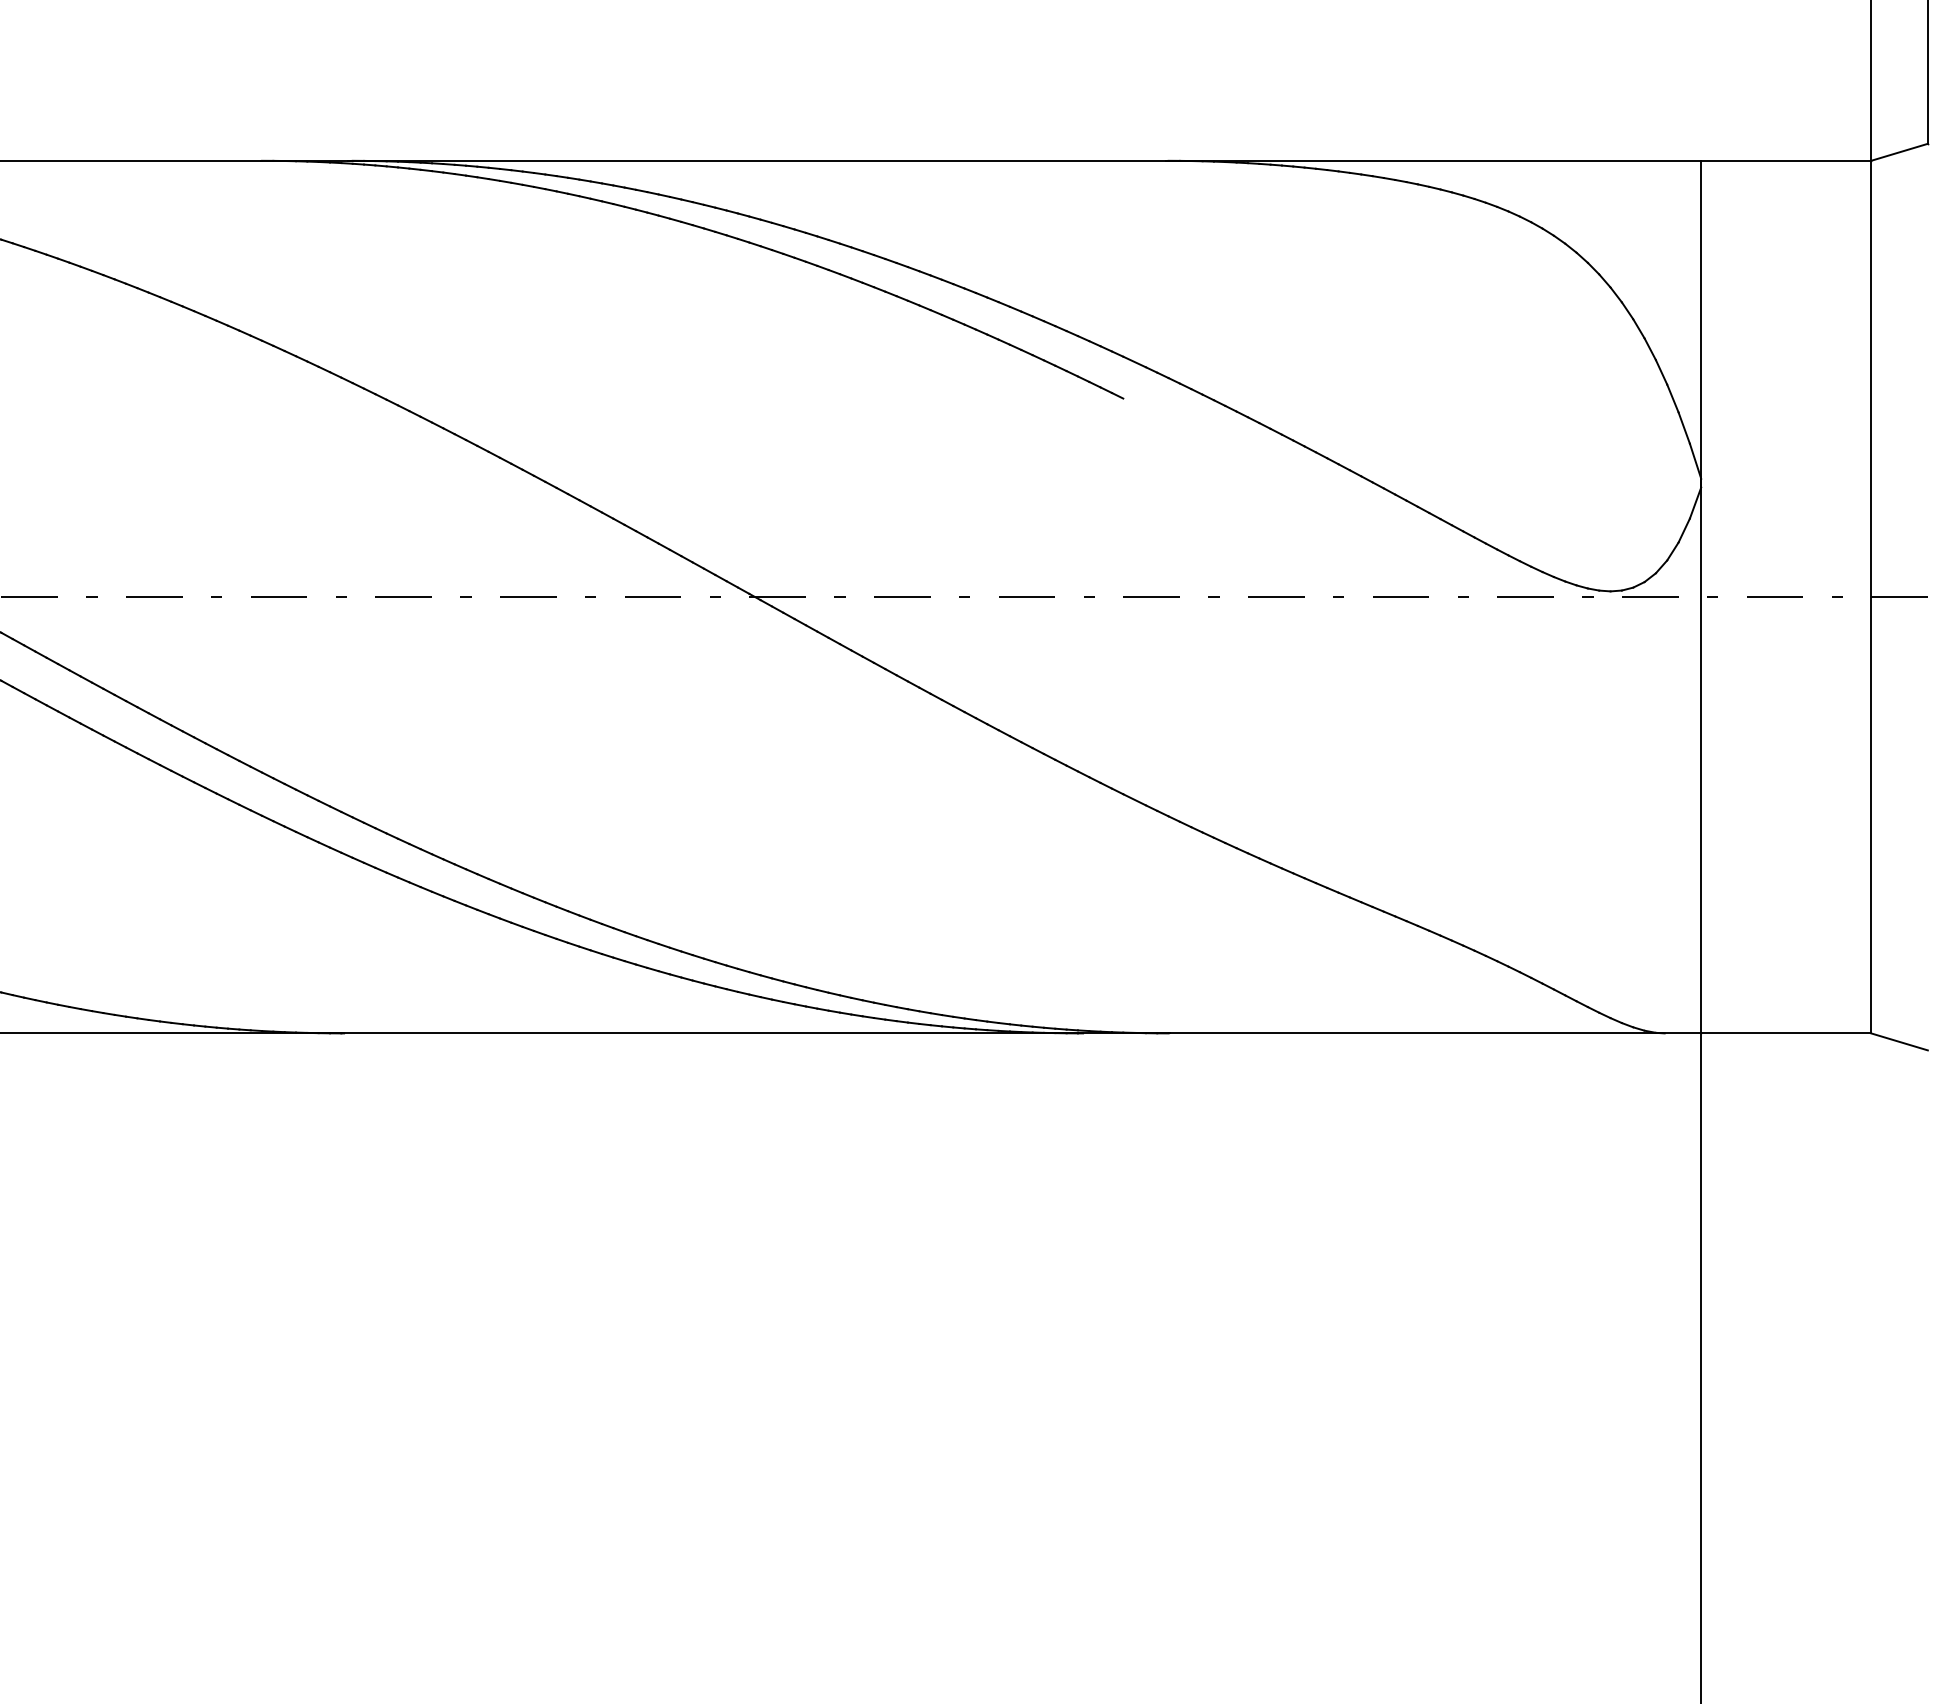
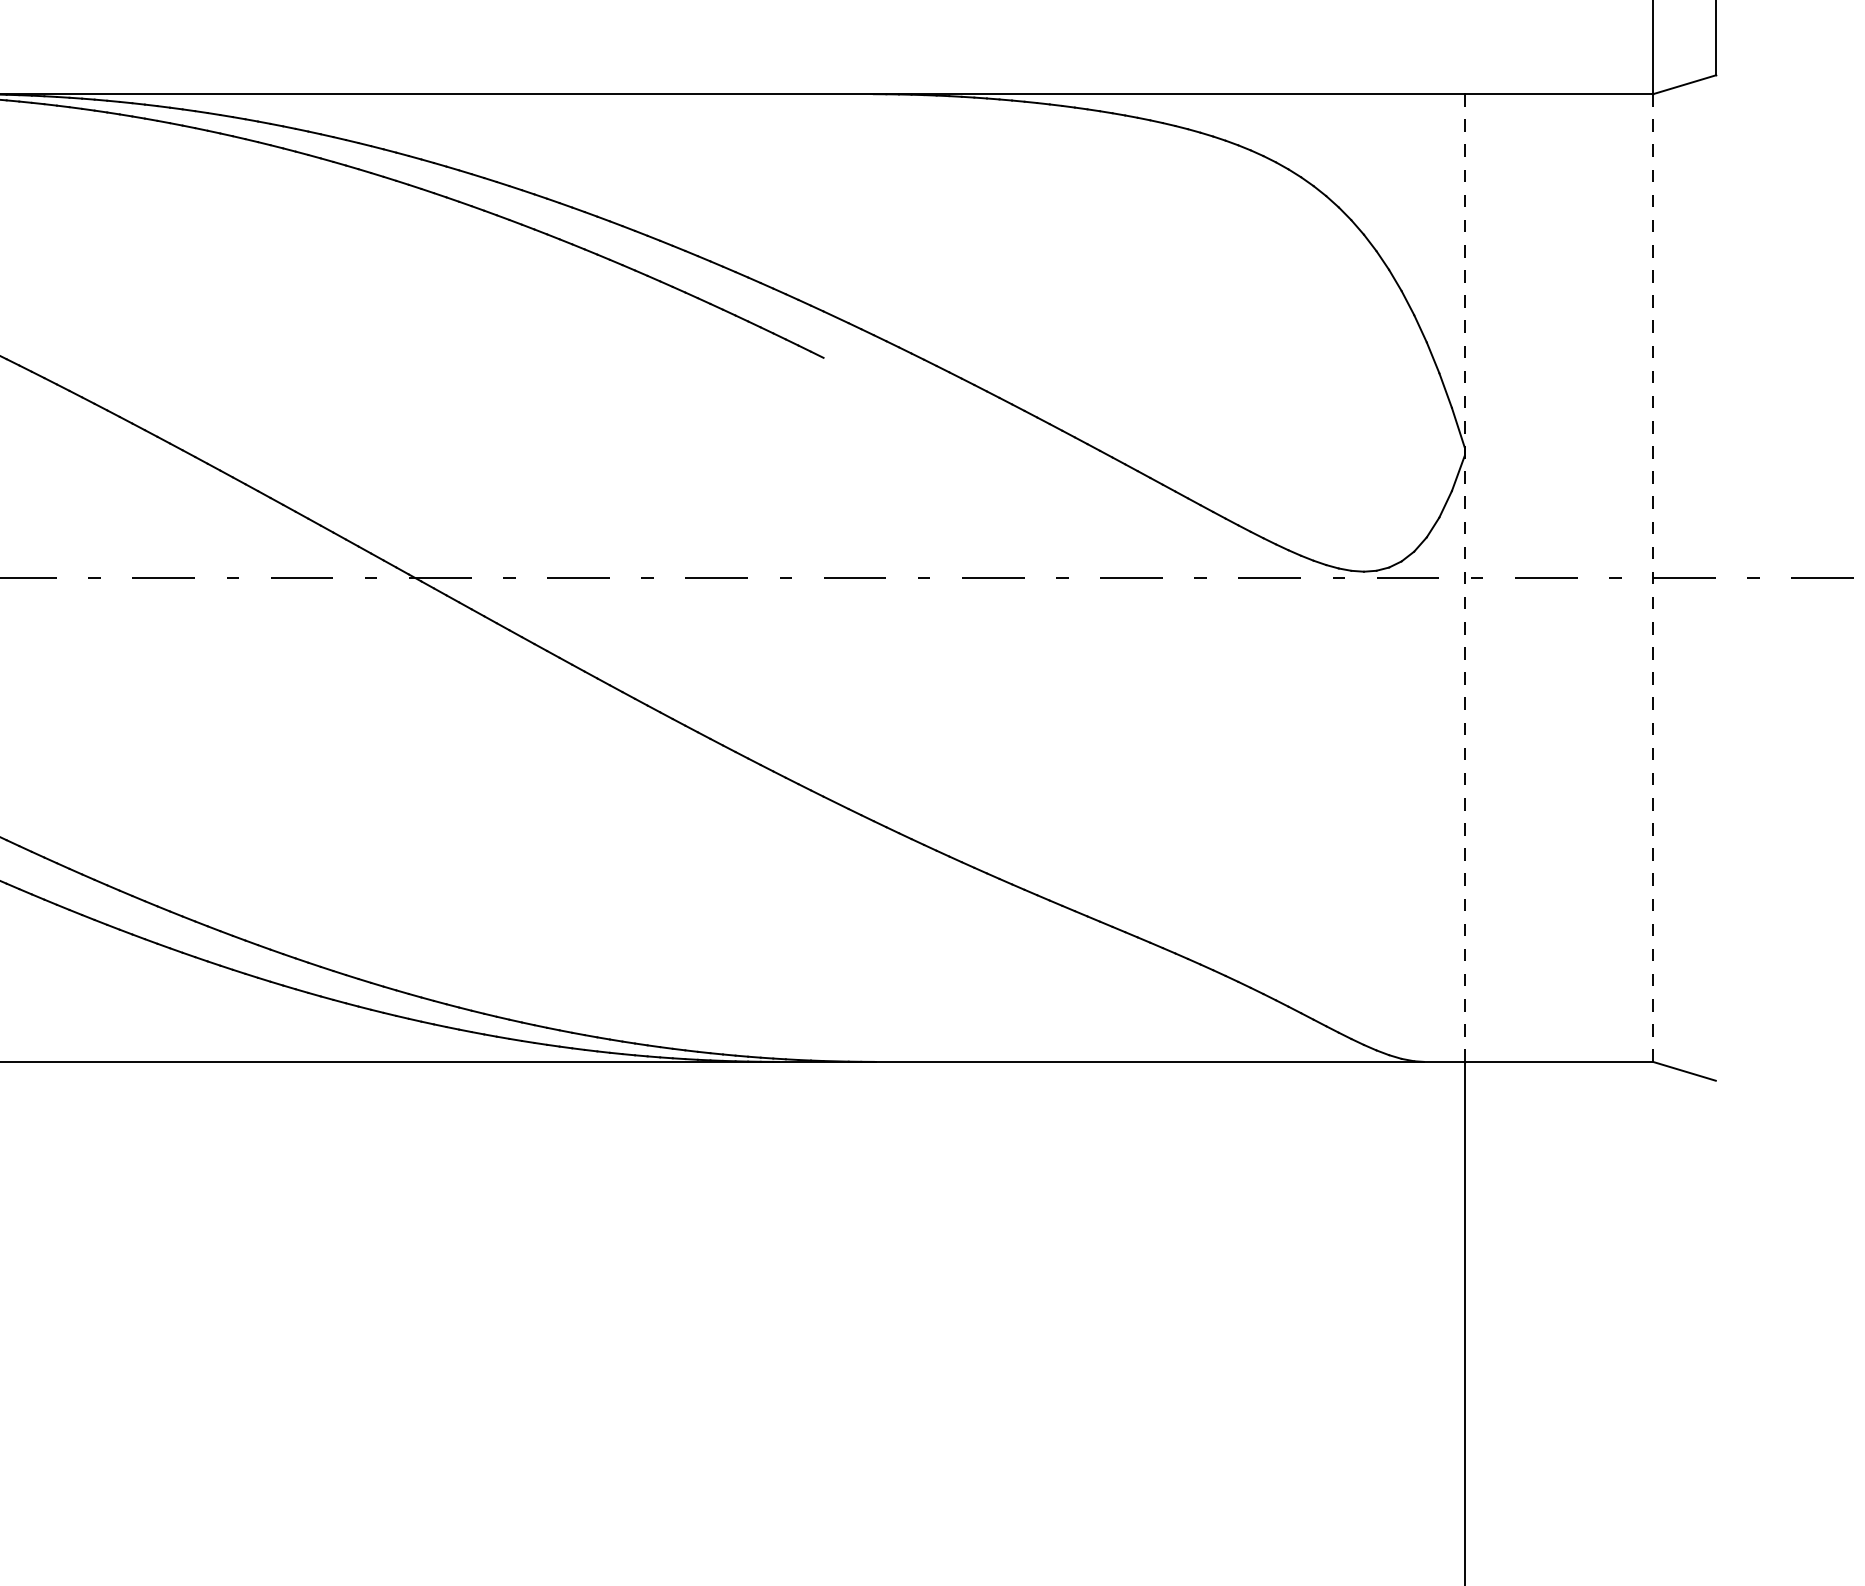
line: (1701, 597) -> (1464, 578), solid -> dashed
line: (1871, 597) -> (1653, 578), solid -> dashed

